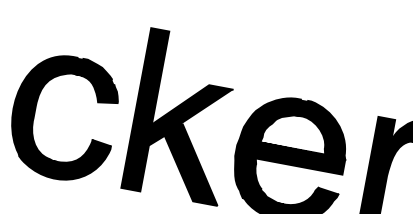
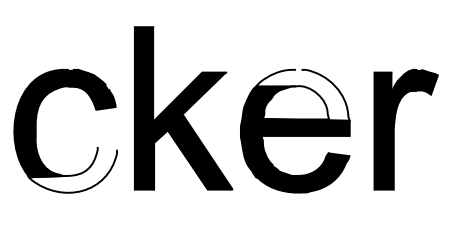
fill: (303, 125) -> (302, 94), removed
fill: (63, 156) -> (72, 169), removed

